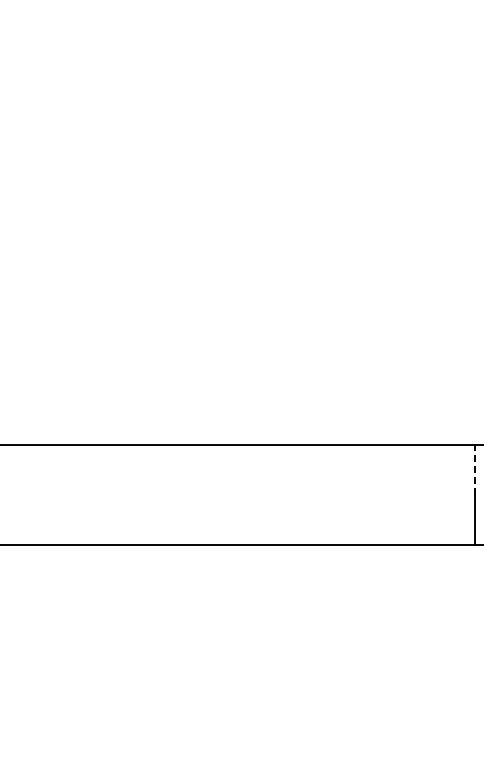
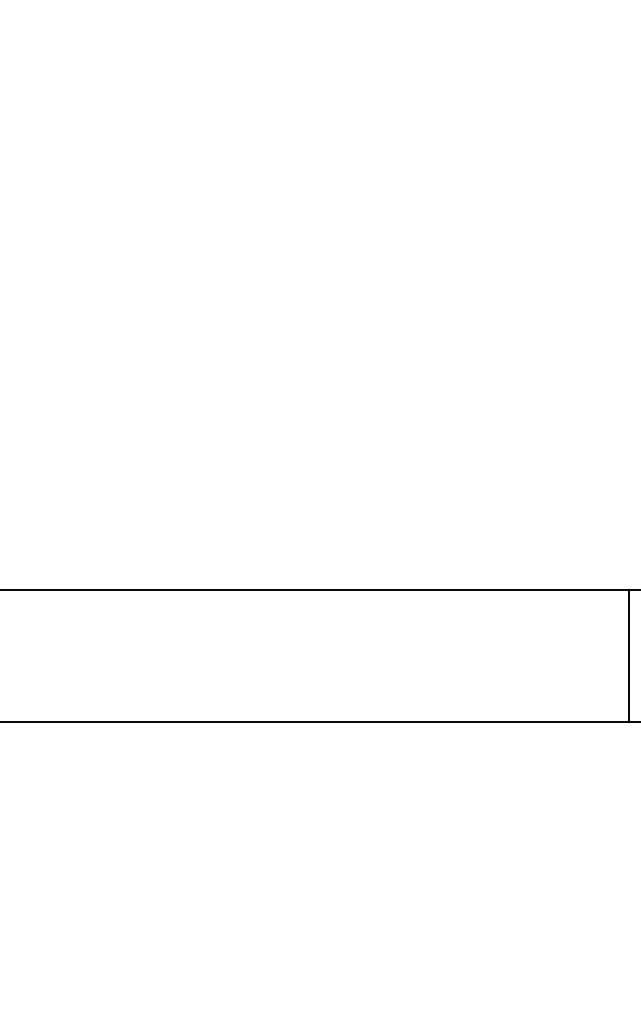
line: (475, 470) -> (629, 623), dashed -> solid

